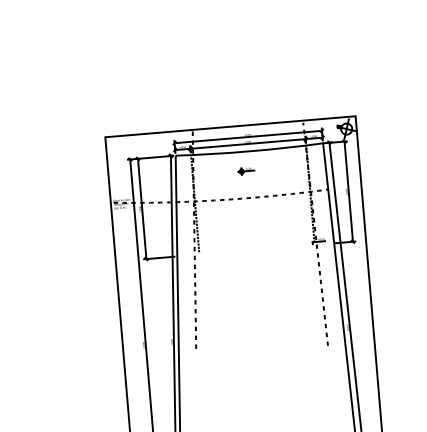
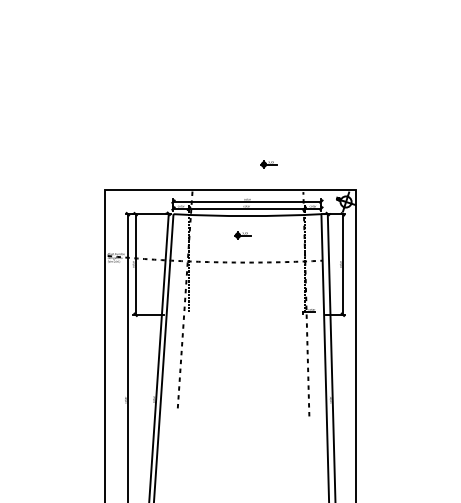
part: (266, 98) -> (268, 164), added

